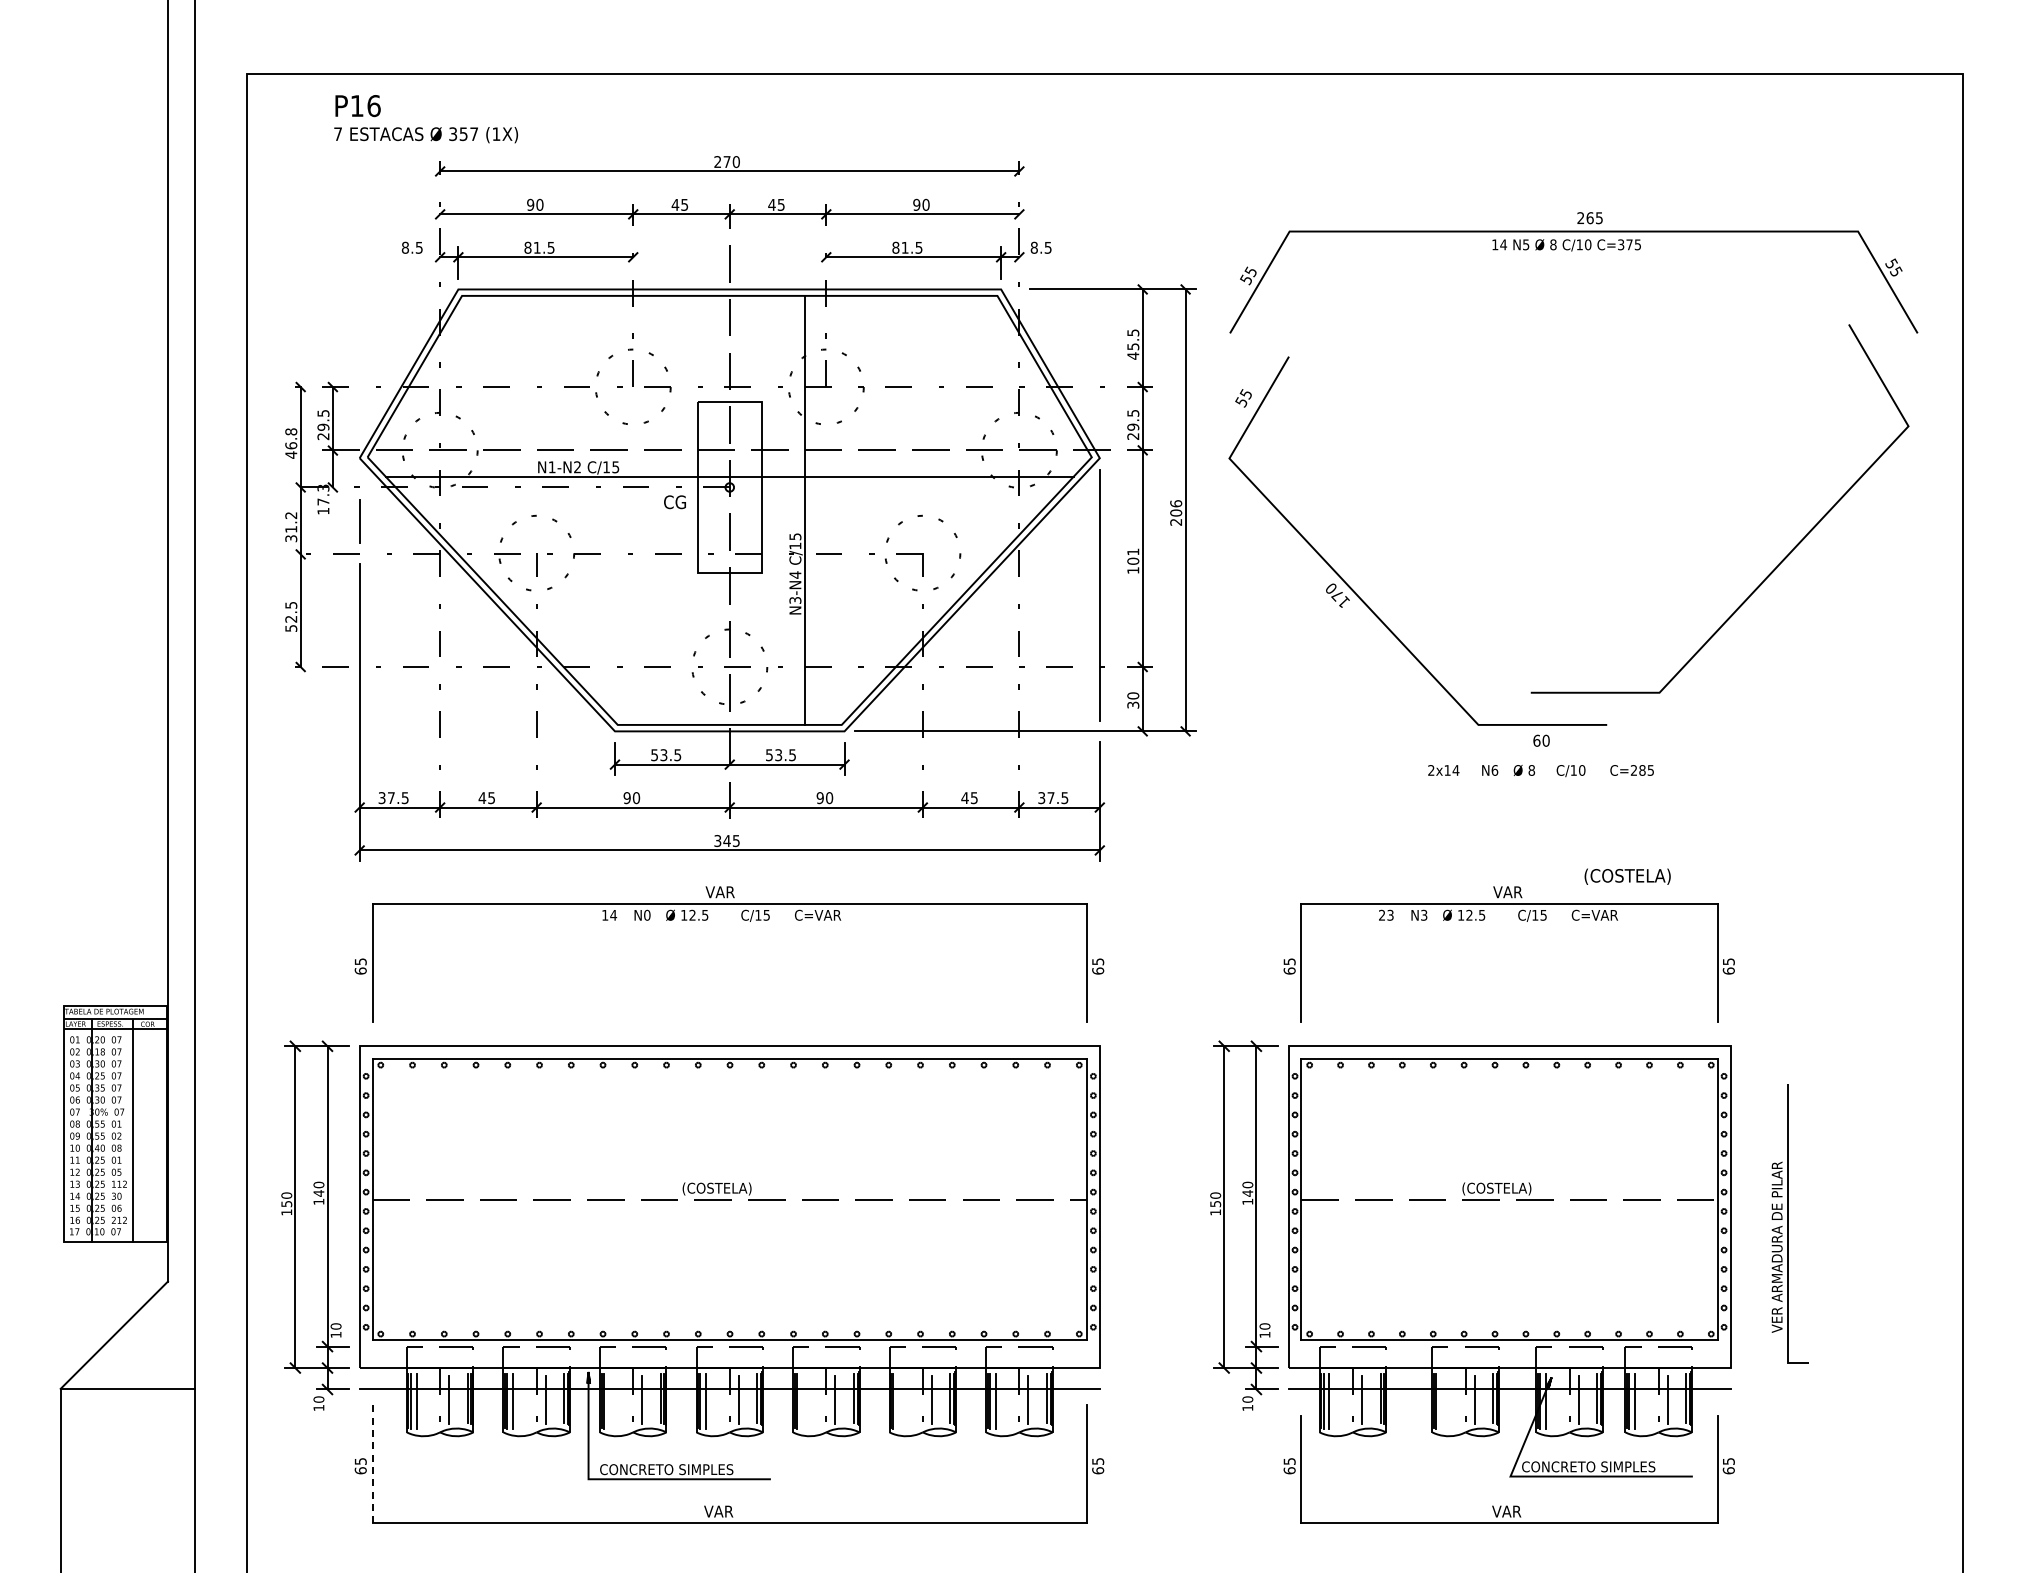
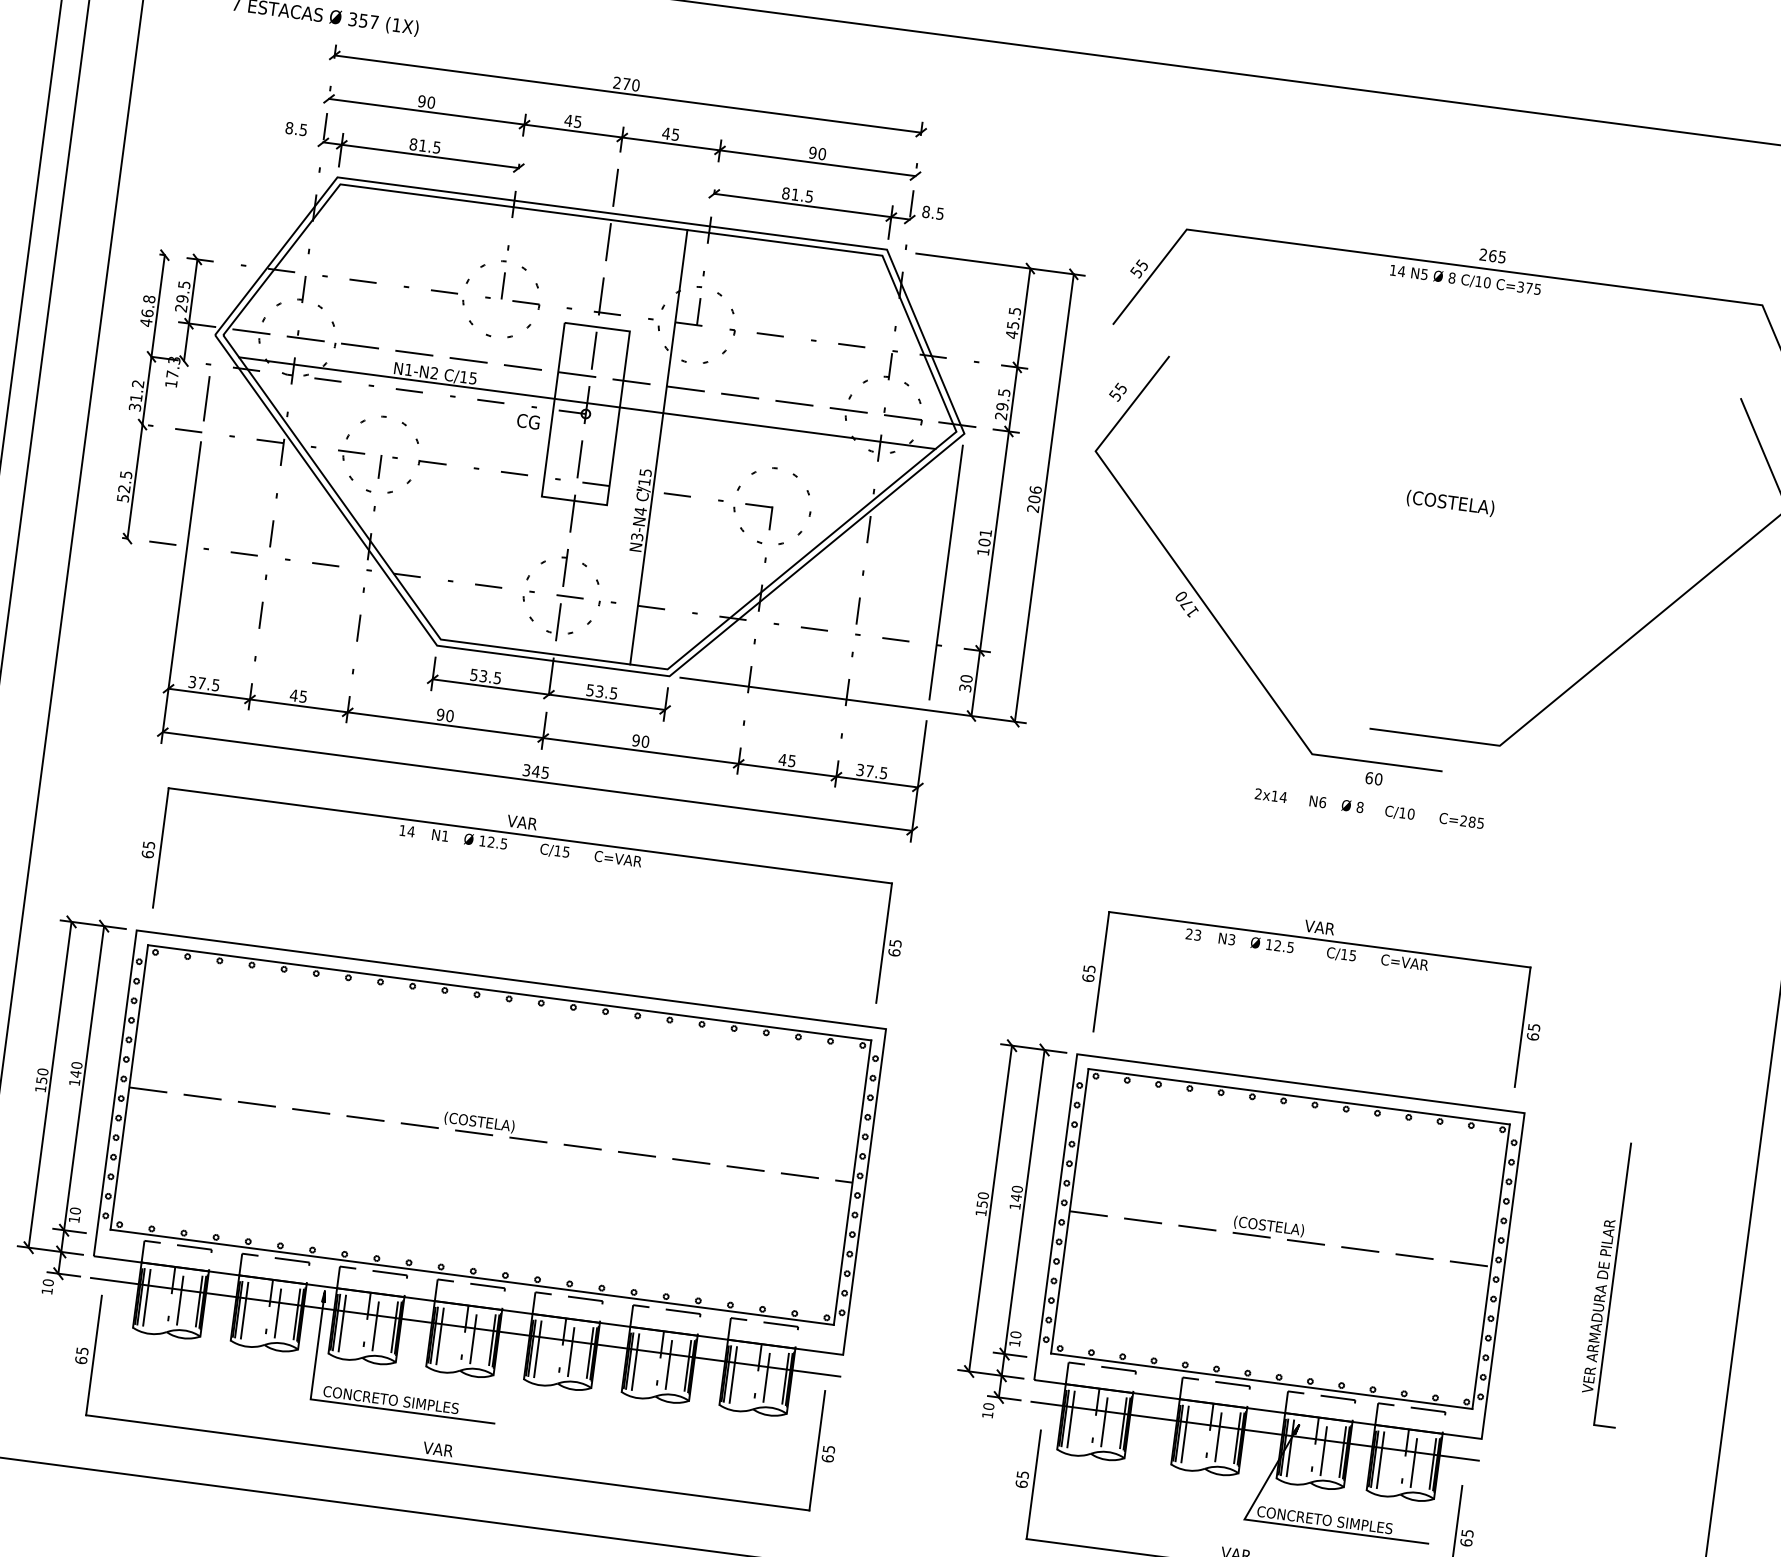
text: (1627, 876) -> (1450, 503), moved
text: (647, 914) -> (445, 835), N0 -> N1
part: (1789, 1223) -> (1614, 1283), moved
line: (609, 1401) -> (342, 1323), added
line: (802, 1401) -> (537, 1349), added
line: (899, 1401) -> (635, 1362), added
line: (1441, 1401) -> (1184, 1434), added
line: (372, 1464) -> (93, 1355), dashed -> solid

